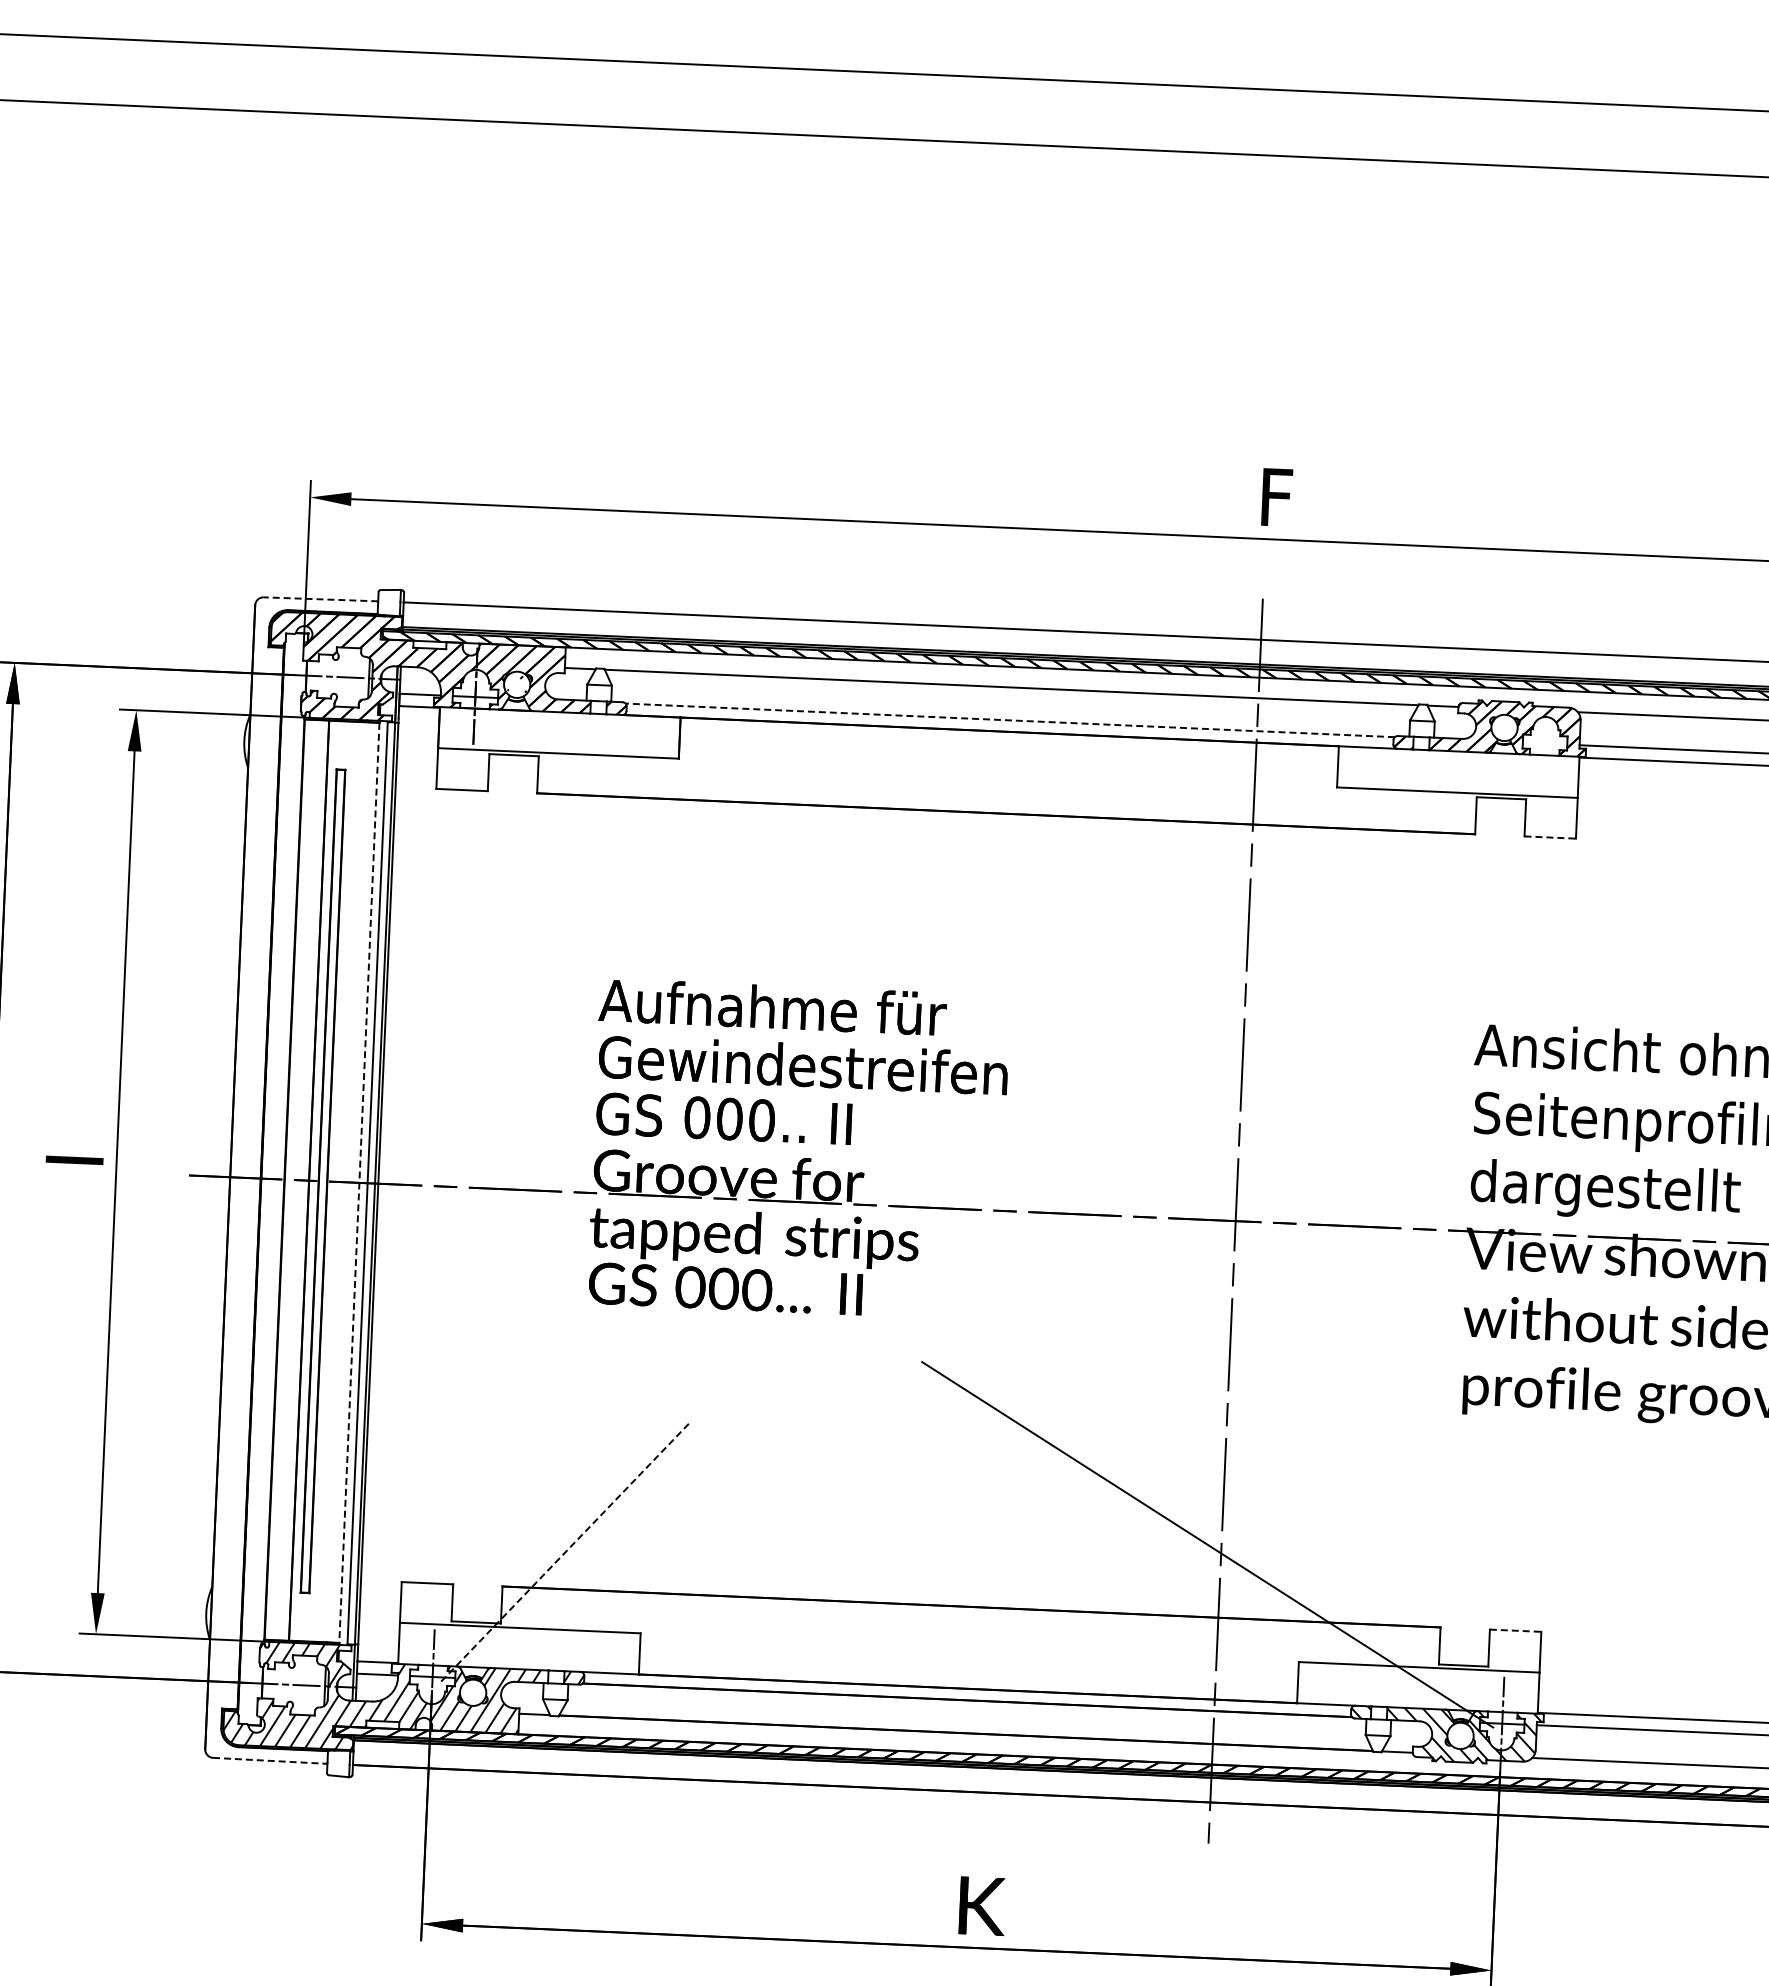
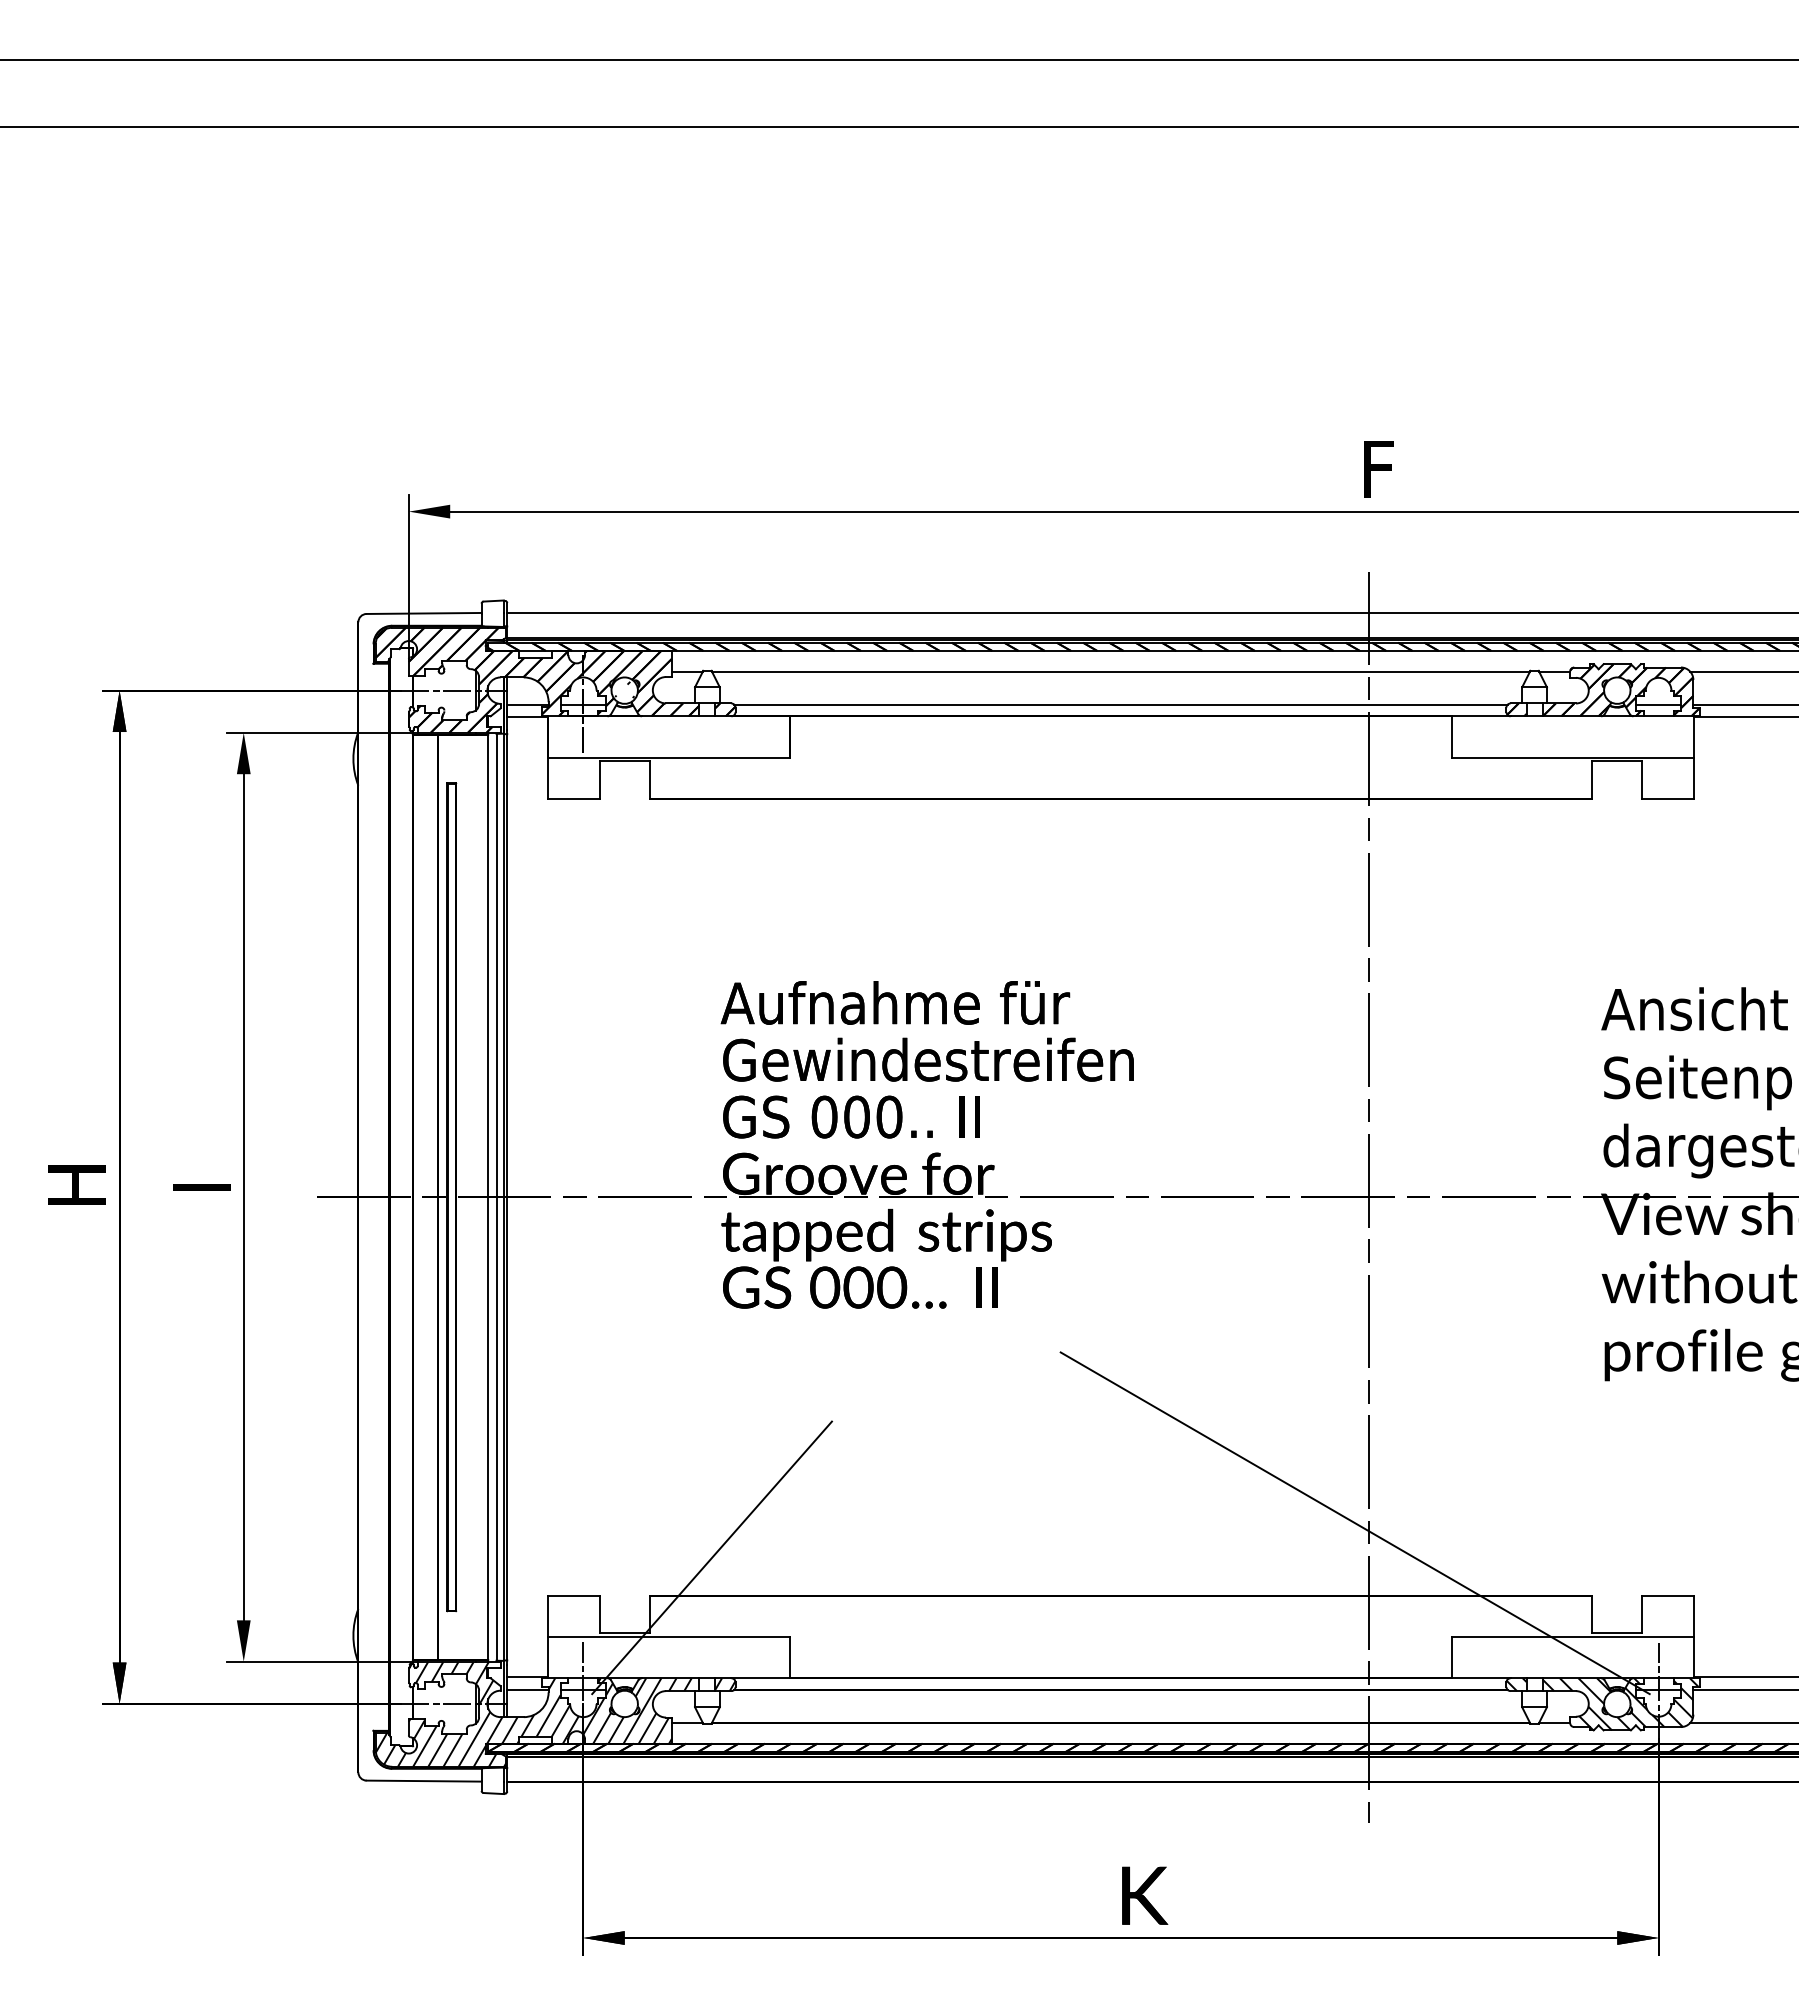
line: (321, 599) -> (424, 613), dashed -> solid
line: (1010, 720) -> (1121, 704), dashed -> solid
line: (1544, 743) -> (1658, 704), added
line: (1549, 837) -> (1667, 798), dashed -> solid
line: (359, 1183) -> (488, 1197), dashed -> solid
line: (566, 1550) -> (712, 1557), dashed -> solid
line: (1515, 1630) -> (1667, 1595), dashed -> solid
line: (270, 1761) -> (424, 1781), dashed -> solid

